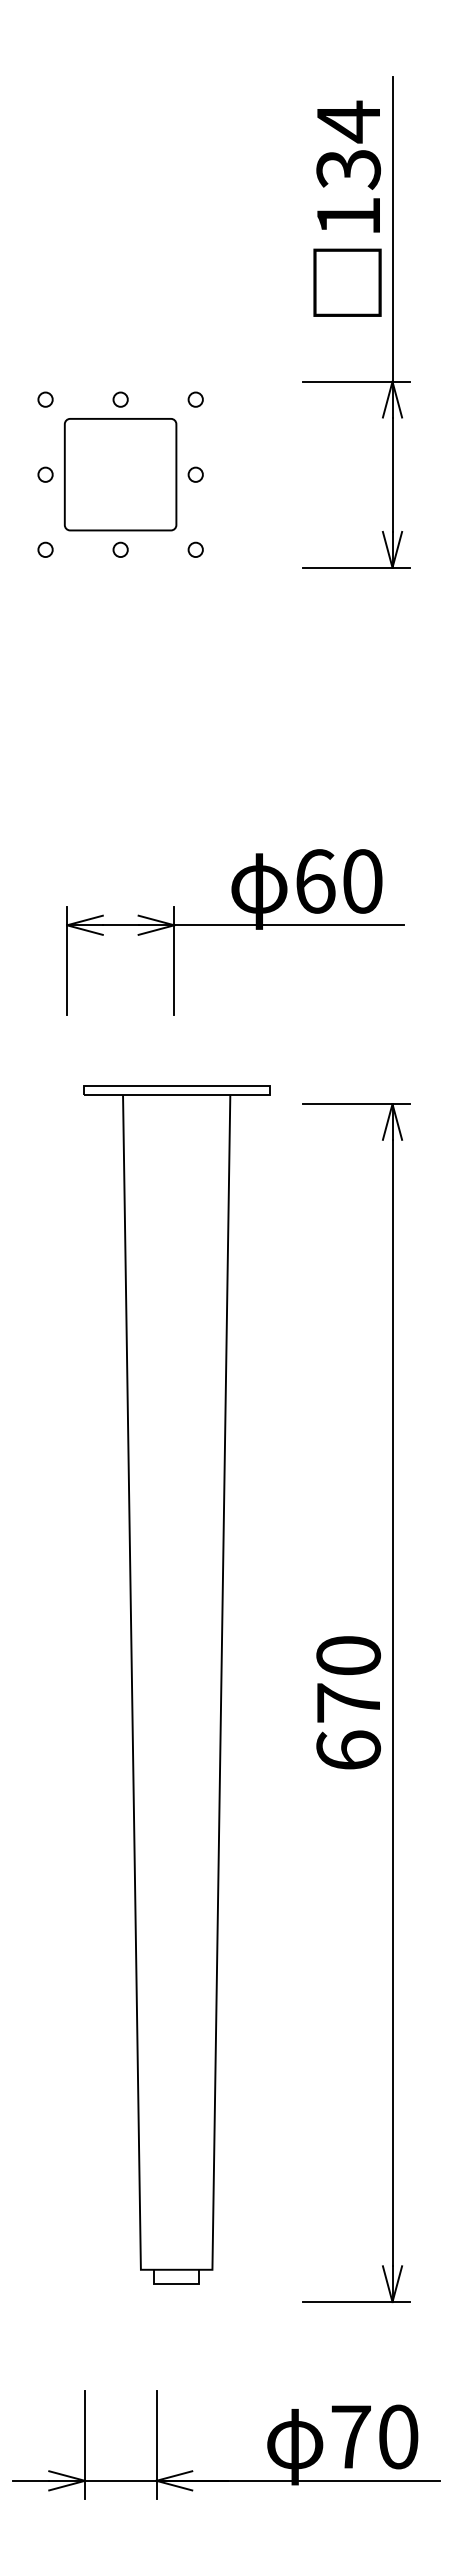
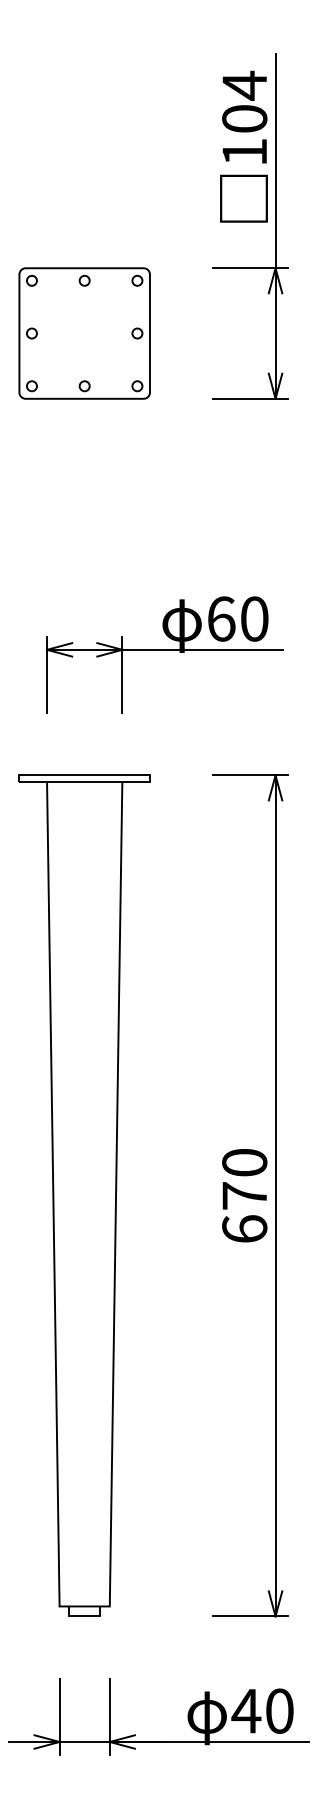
text: (348, 169) -> (244, 119), 134 -> 104
part: (120, 474) -> (84, 333), size x1.67
part: (176, 1684) -> (84, 1195), moved
text: (350, 2436) -> (246, 1710), 70 -> 40

